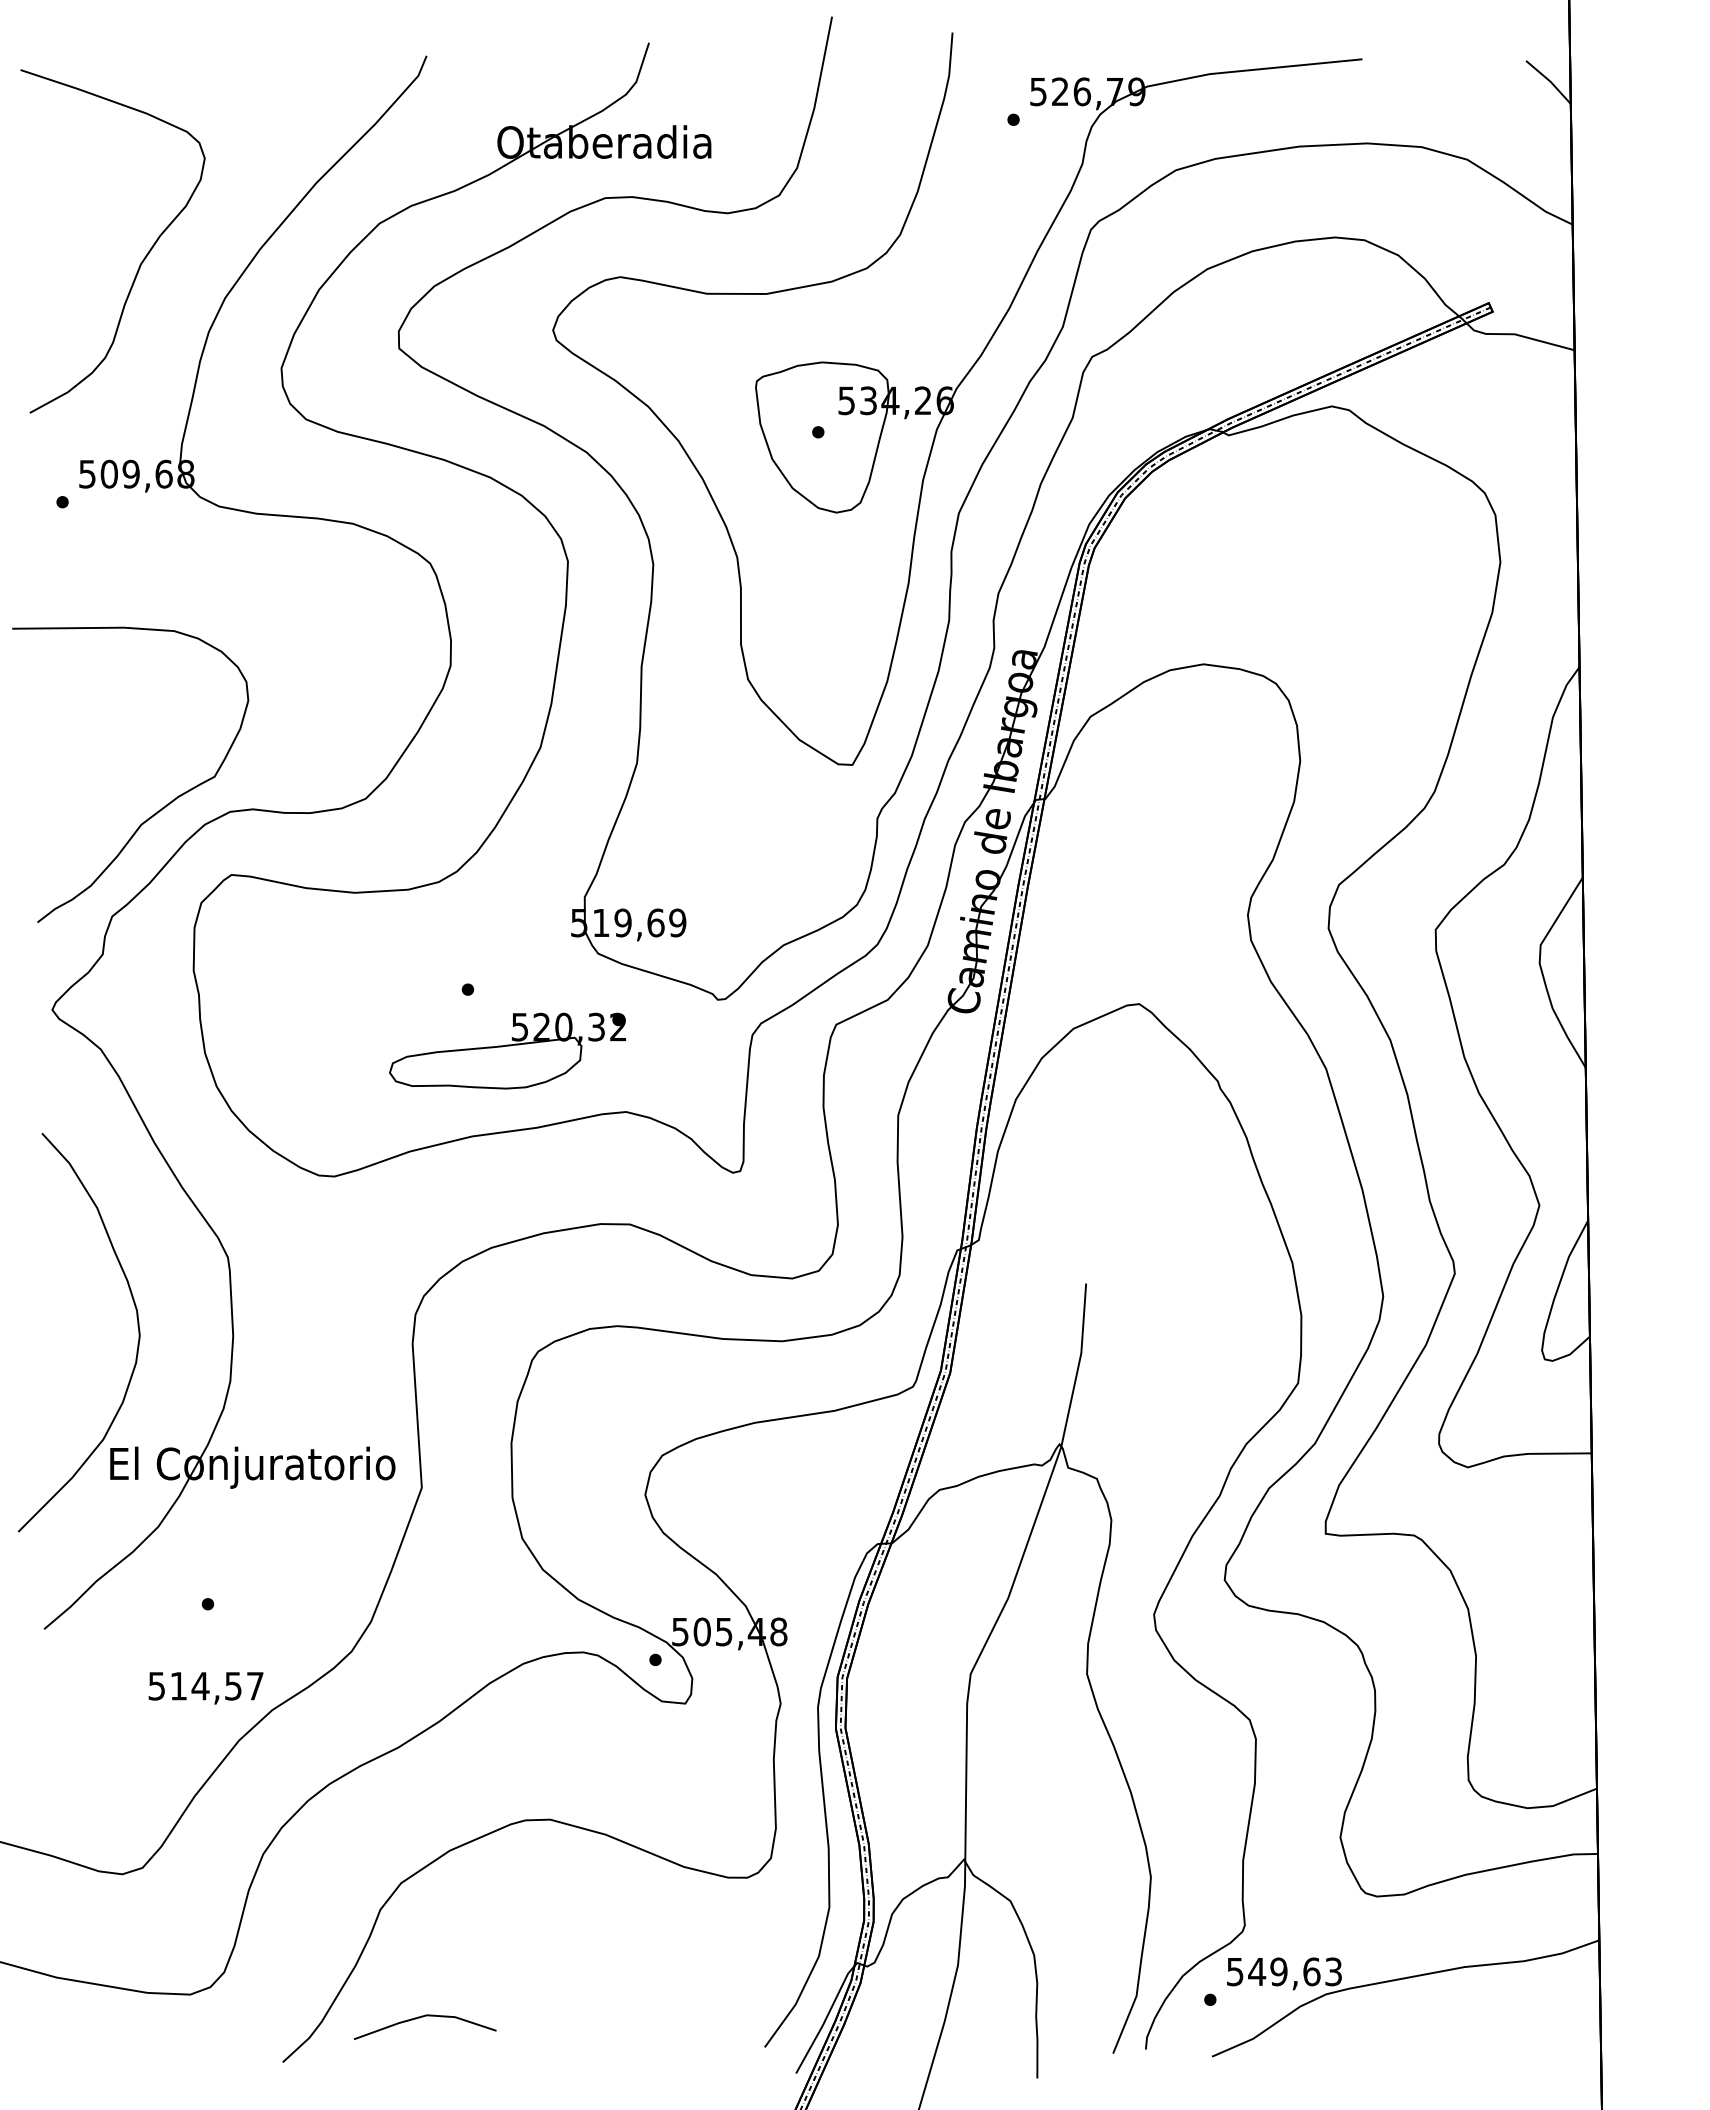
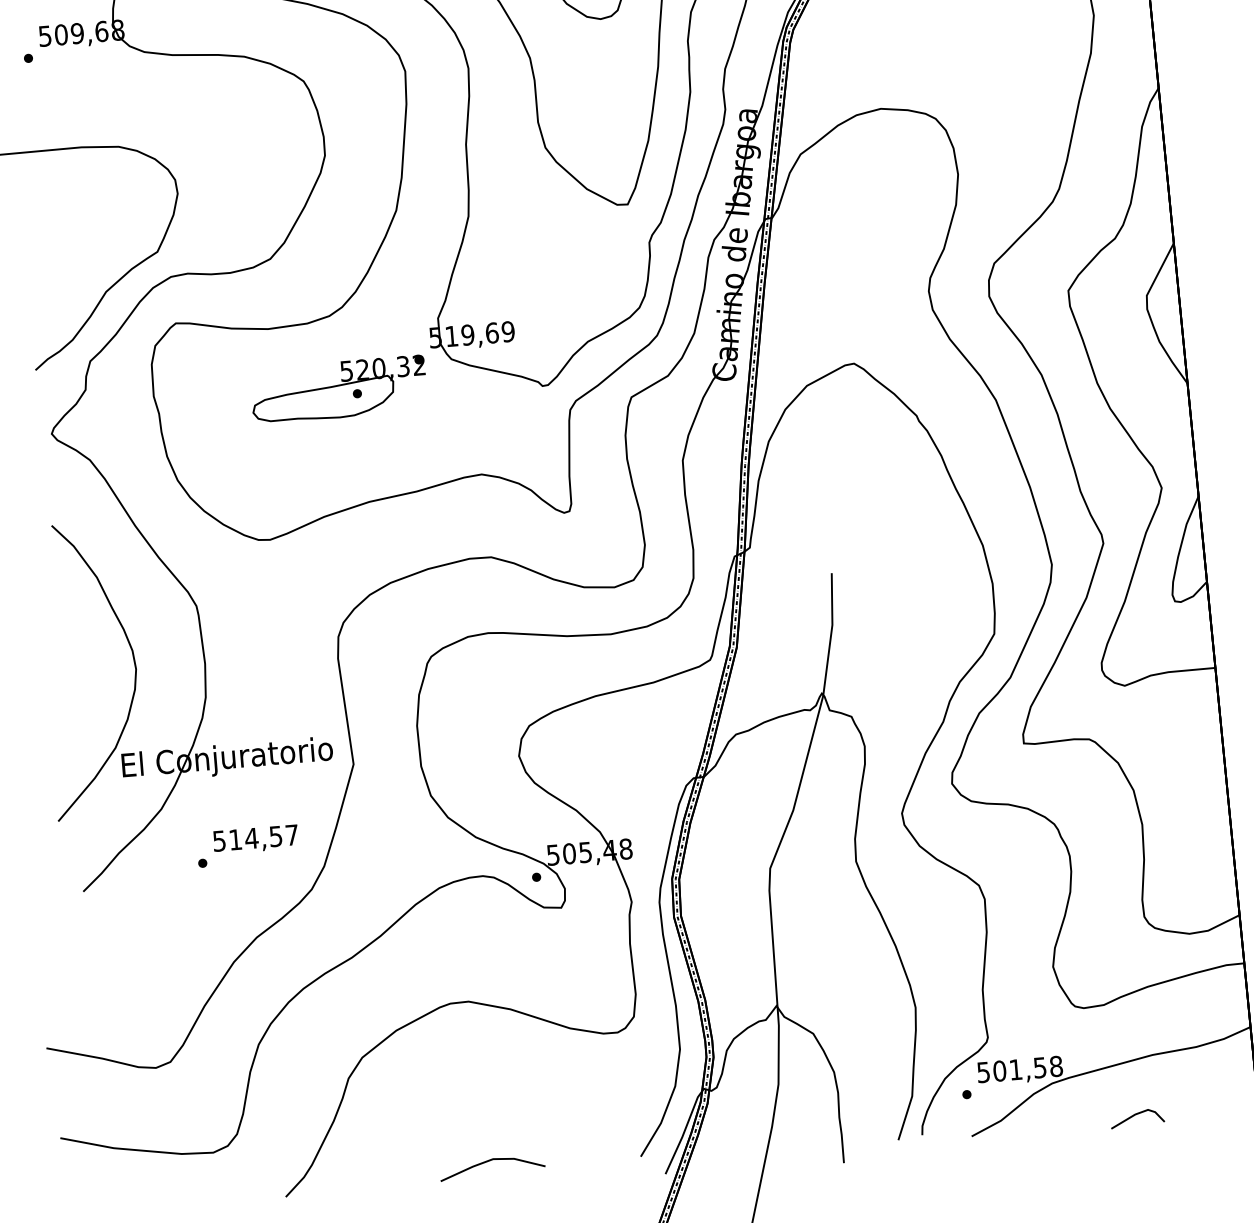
part: (507, 1050) -> (338, 389), moved
text: (205, 1688) -> (255, 839), moved
text: (1295, 1971) -> (1028, 1068), 549,63 -> 501,58
line: (423, 2017) -> (490, 1160), moved
line: (1434, 2046) -> (1135, 1115), added

